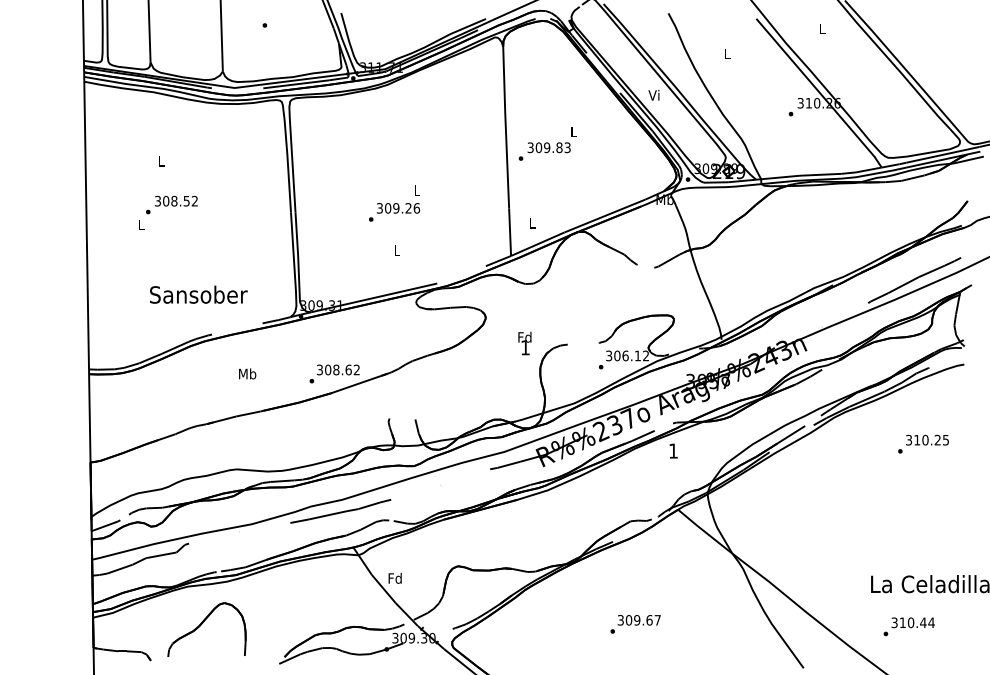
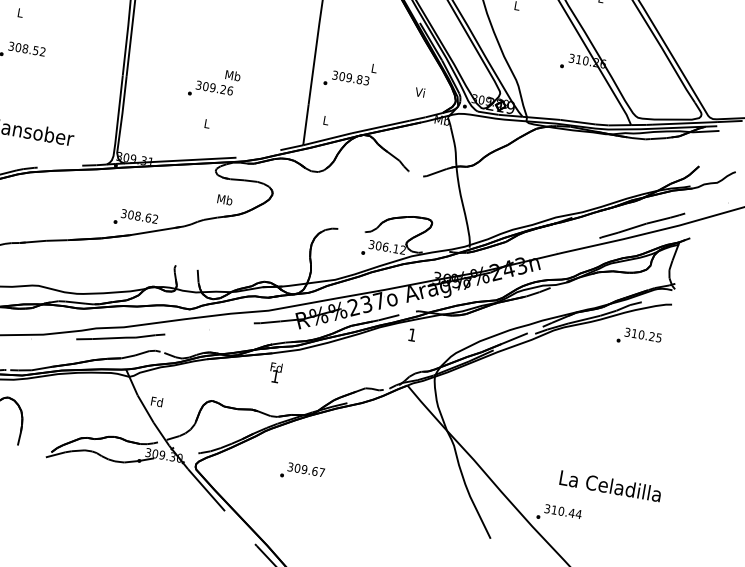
text: (653, 94) -> (419, 91), moved
text: (547, 143) -> (350, 74), moved
text: (416, 190) -> (232, 75), L -> Mb
text: (524, 343) -> (275, 372), moved
text: (247, 373) -> (225, 199), moved
text: (923, 443) -> (639, 337), moved
text: (635, 624) -> (302, 472), moved
text: (908, 626) -> (558, 514), moved

